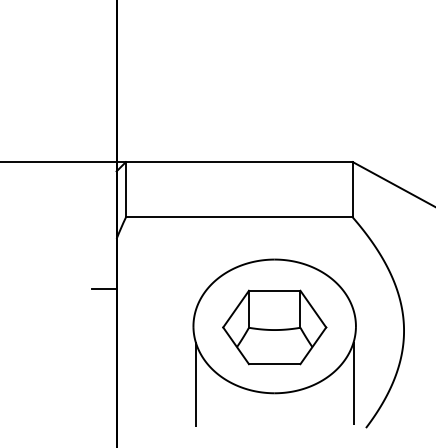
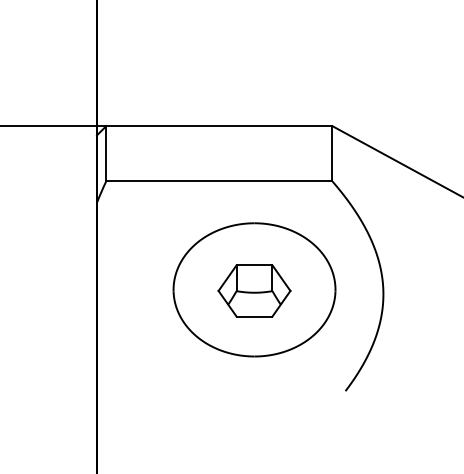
line: (104, 289) -> (84, 253), removed
part: (274, 327) -> (254, 290), size x0.7
line: (353, 383) -> (333, 346), removed
line: (195, 384) -> (175, 347), removed

